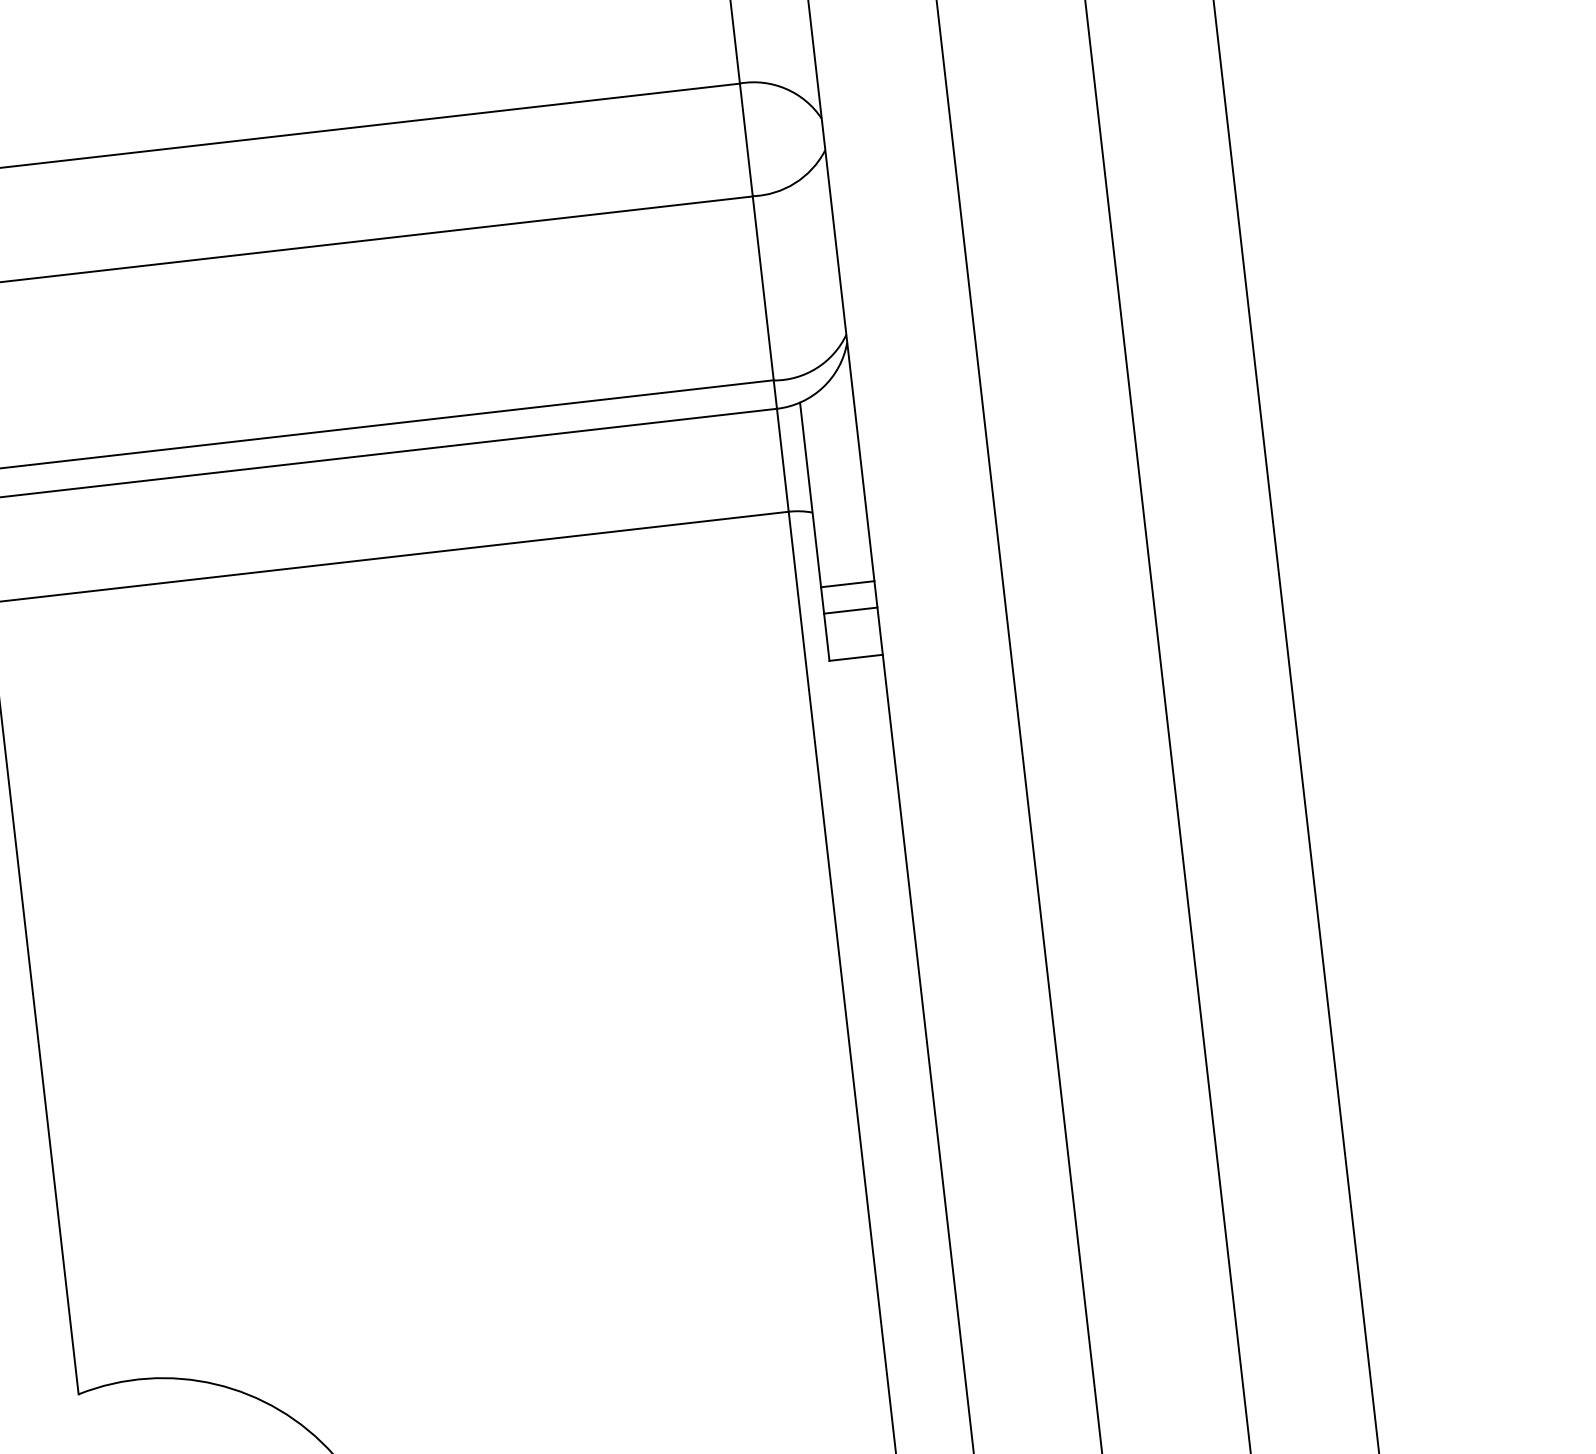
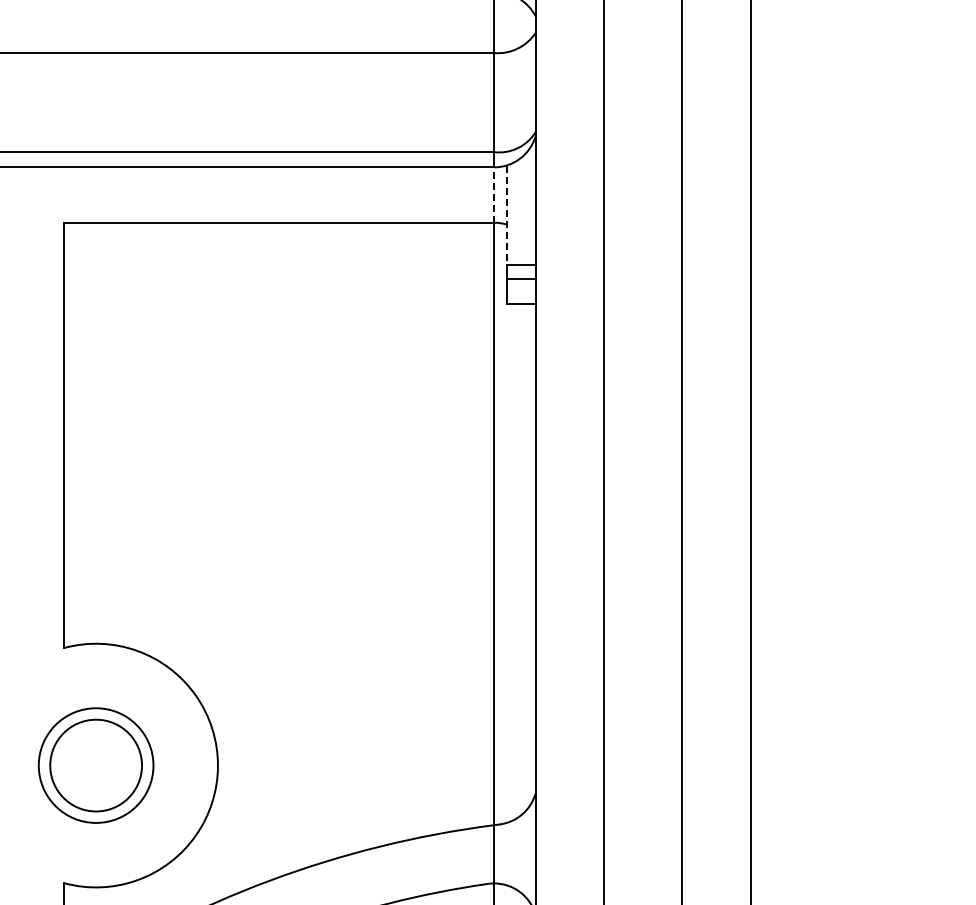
line: (783, 461) -> (494, 195), solid -> dashed
line: (810, 495) -> (506, 215), solid -> dashed

